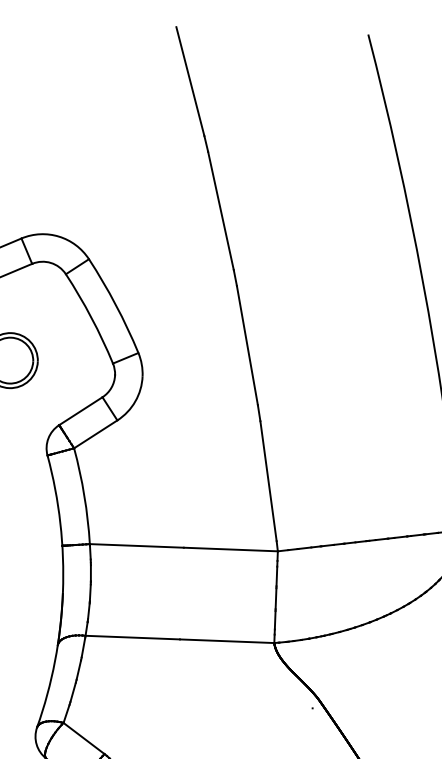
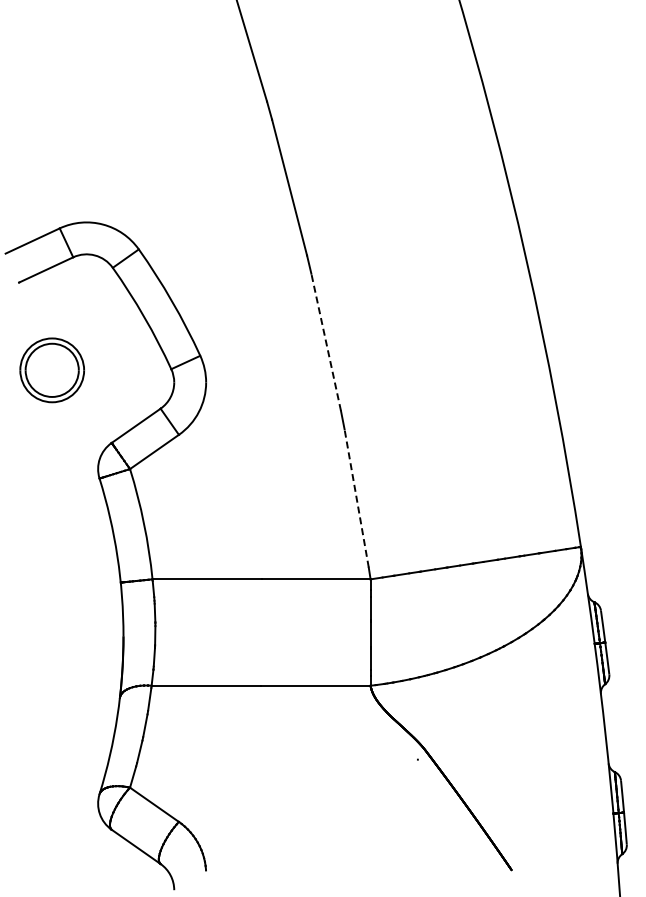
line: (247, 344) -> (326, 341), solid -> dashed
line: (268, 481) -> (356, 498), solid -> dashed

